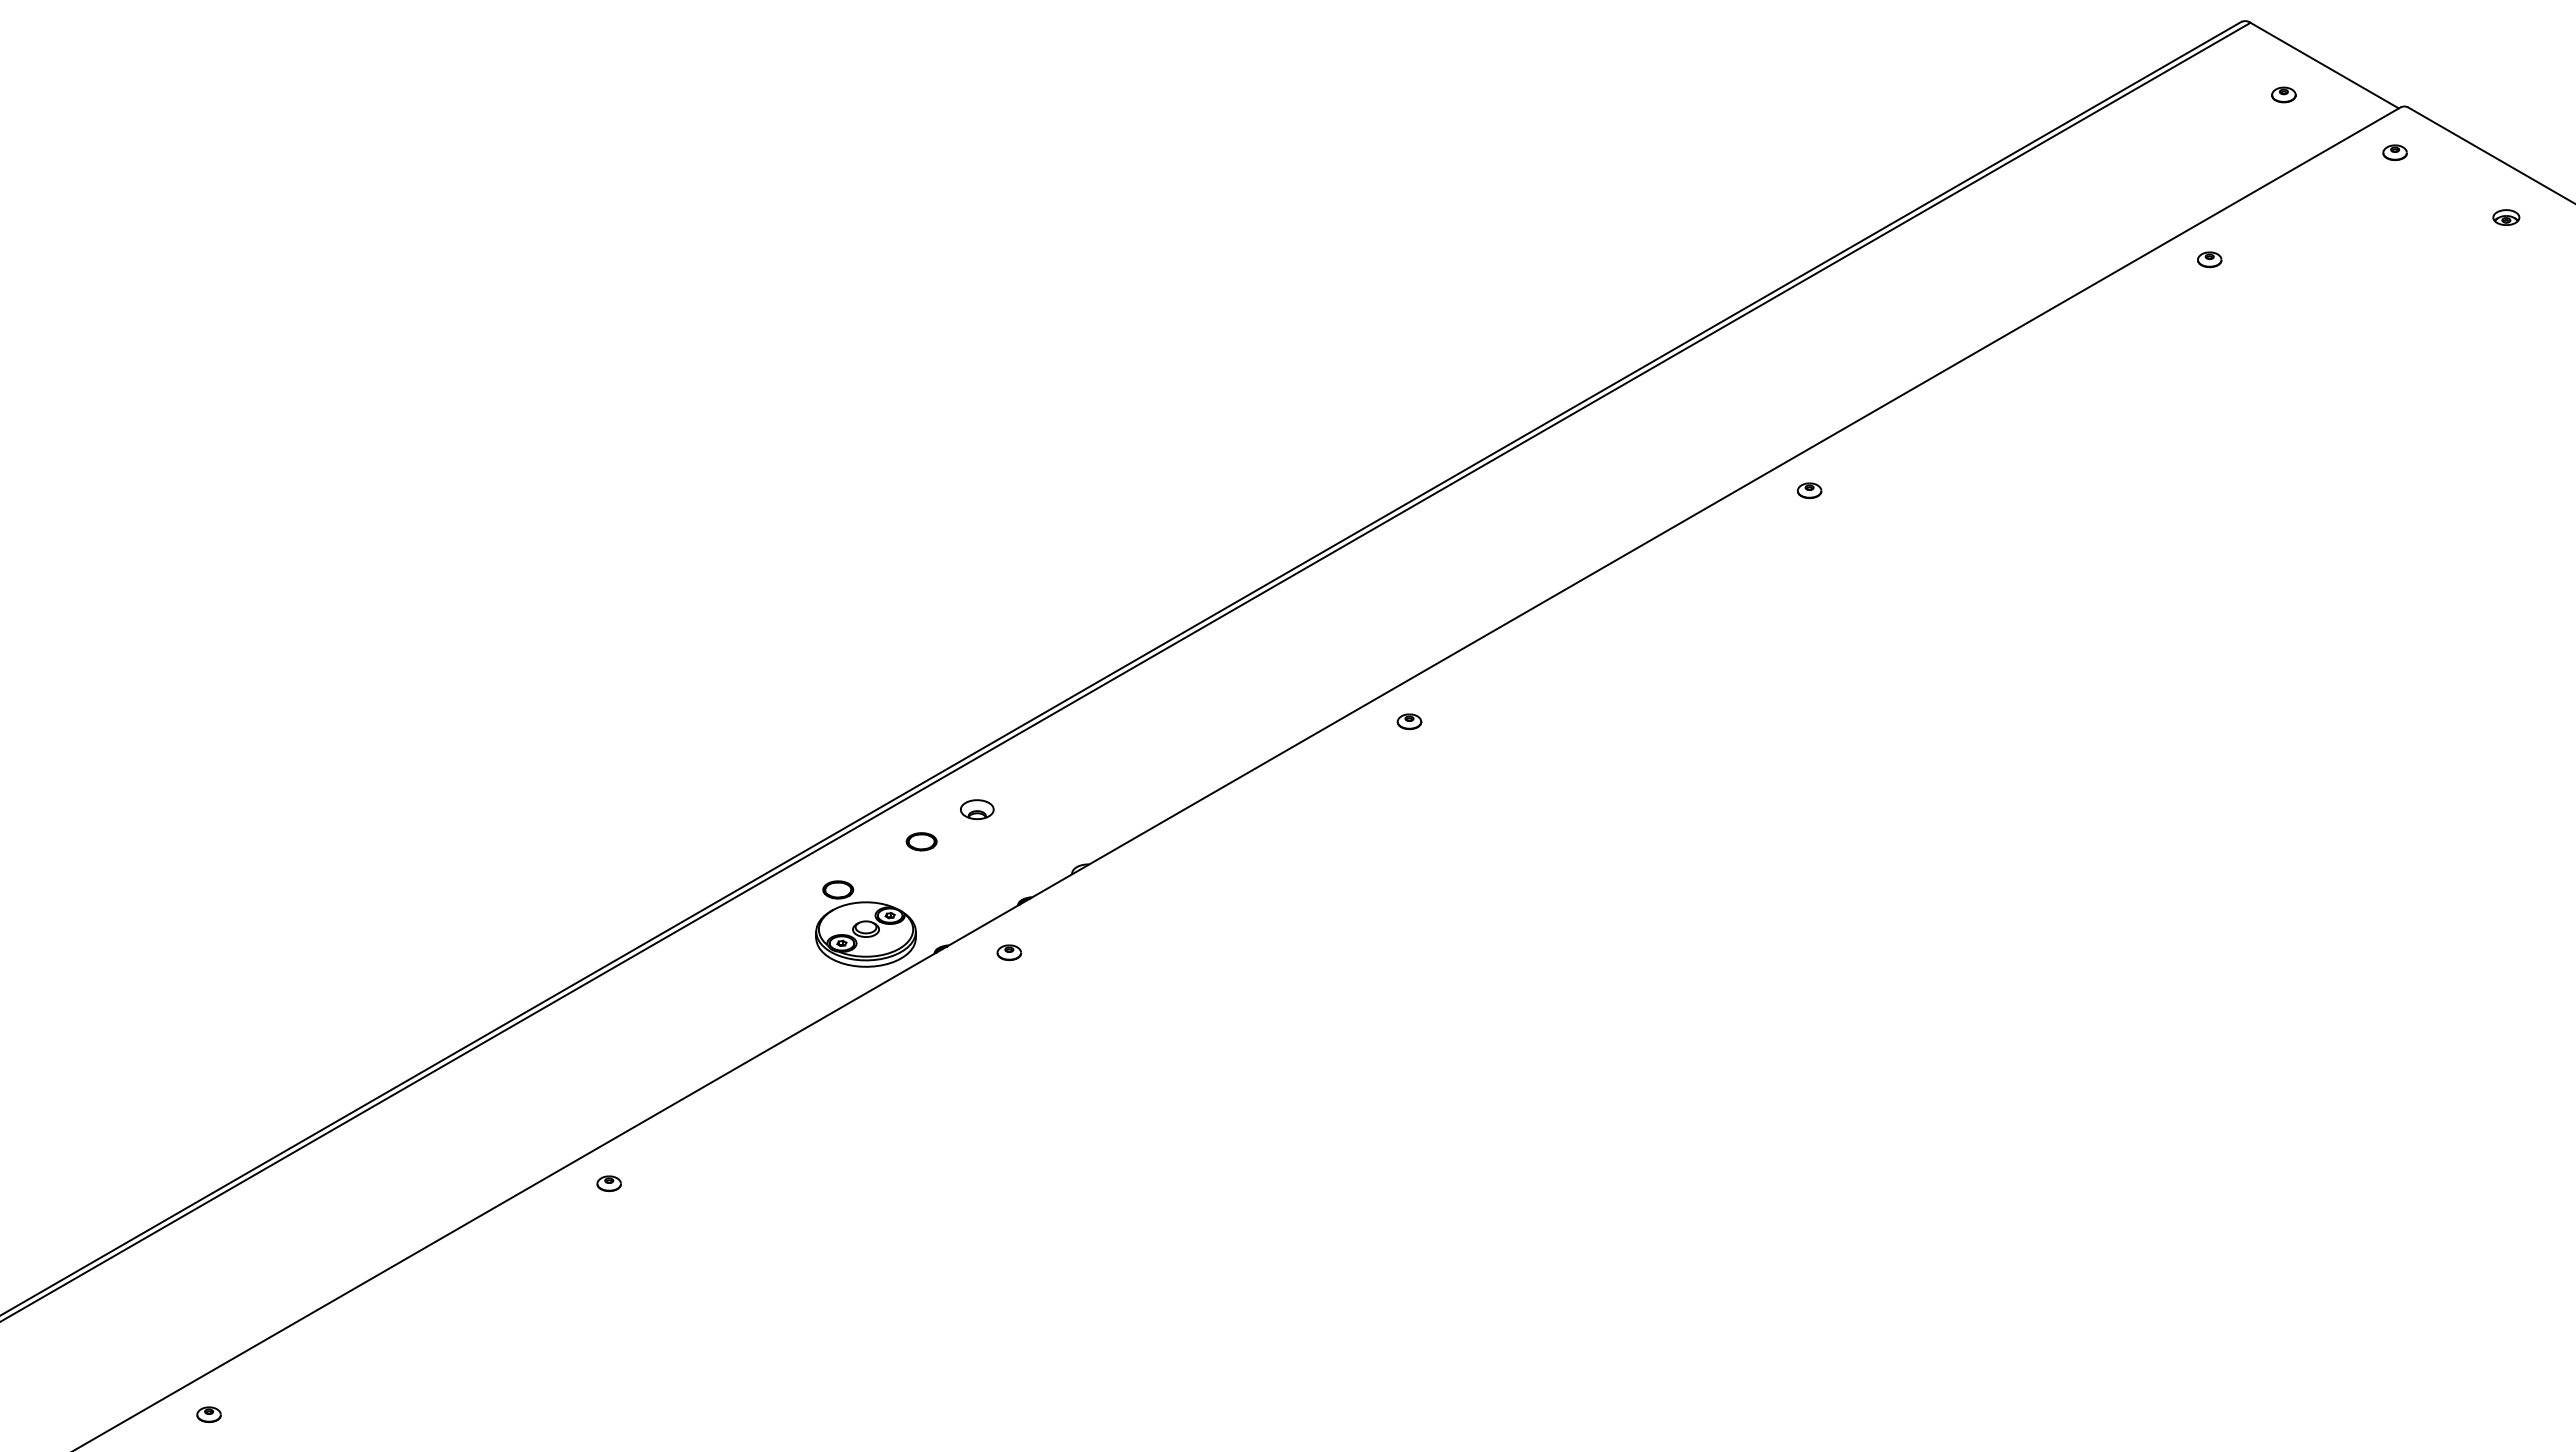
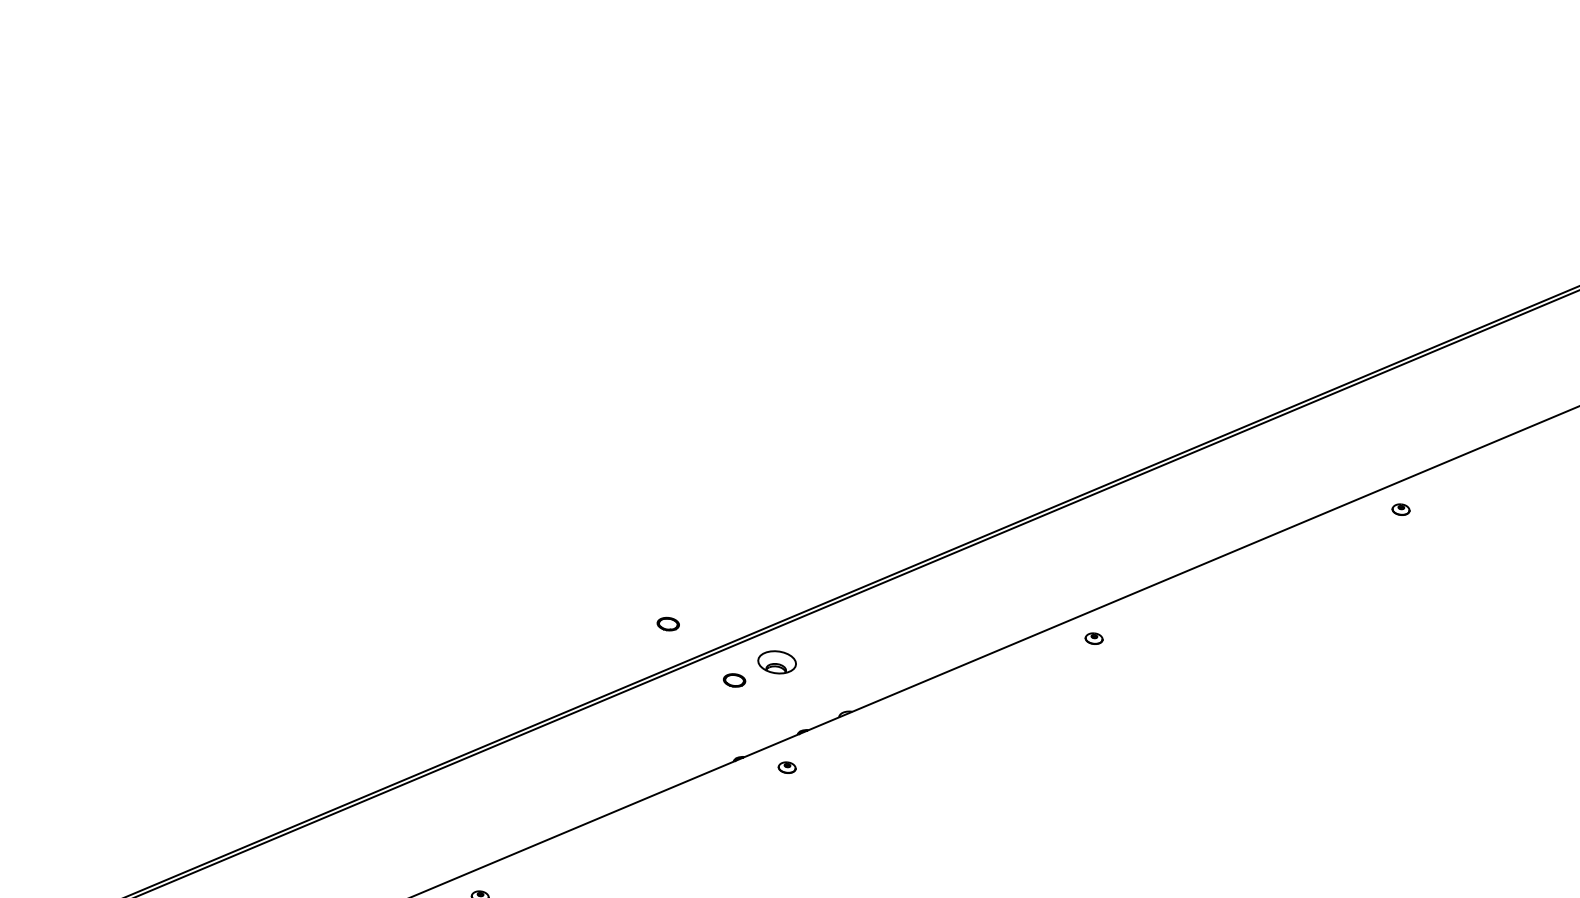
part: (820, 775) -> (668, 623), added
part: (977, 809) -> (777, 662), size x1.6
part: (865, 923) -> (687, 733), removed

